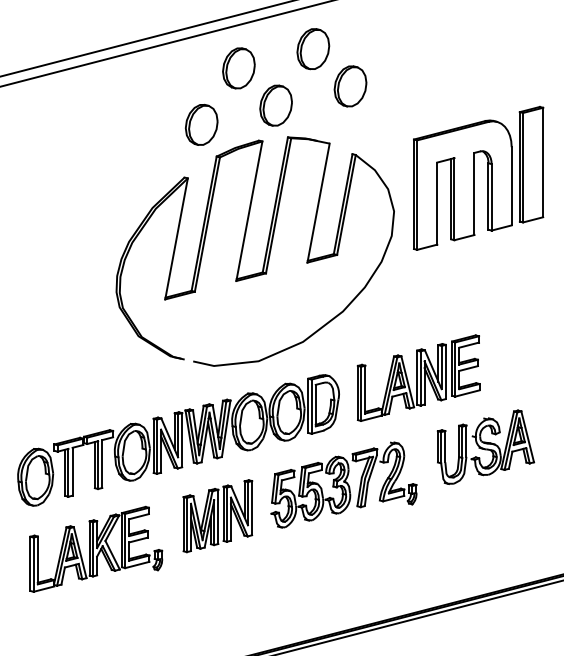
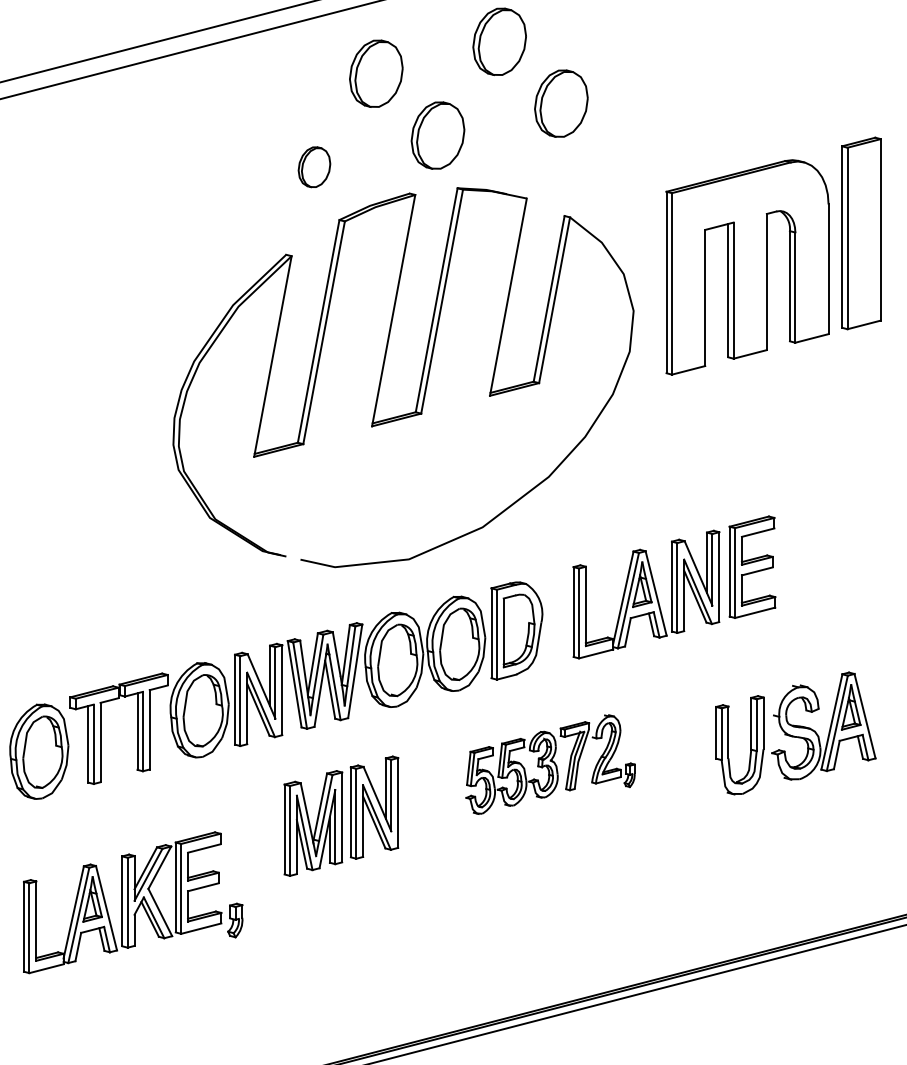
part: (201, 124) -> (314, 166), size x0.6
part: (485, 446) -> (795, 732), moved
part: (343, 484) -> (549, 763), size x0.7
part: (96, 548) -> (133, 901), moved

